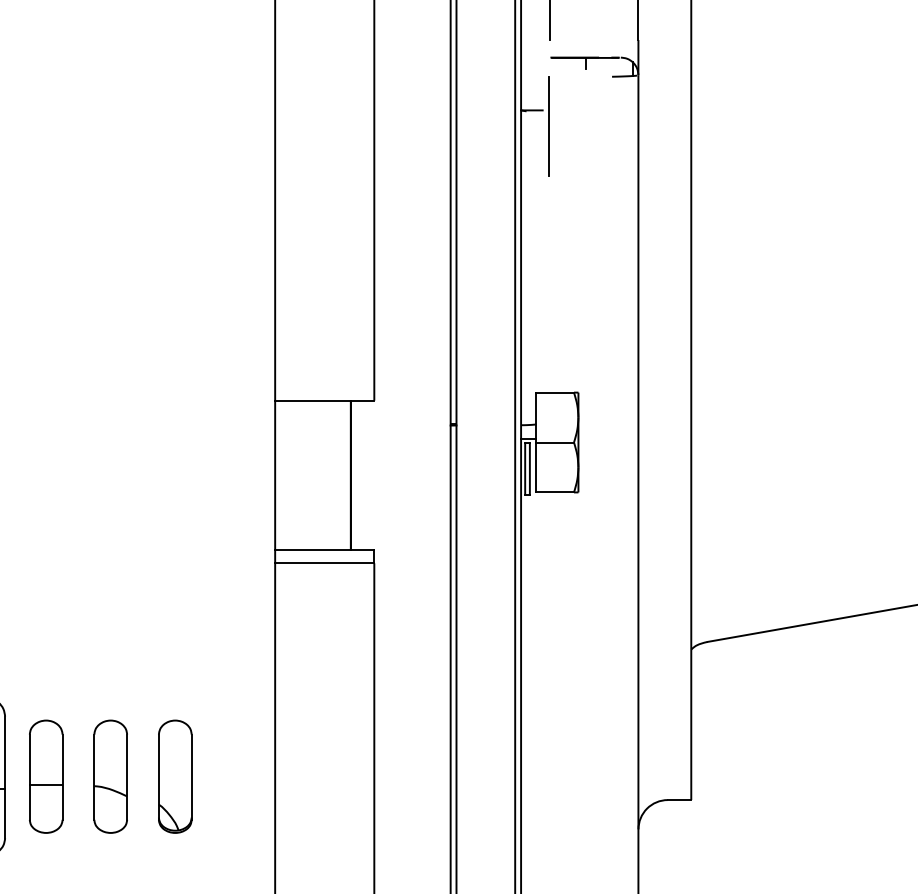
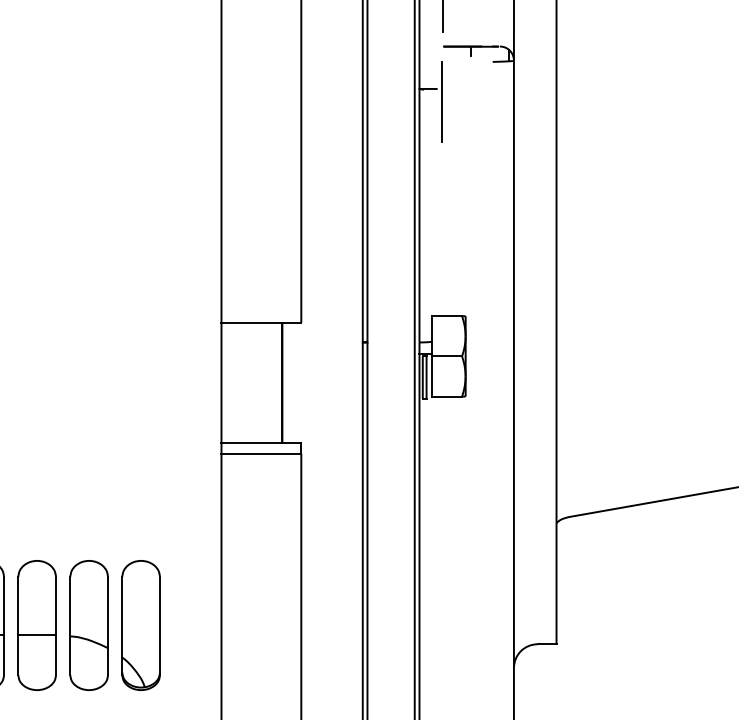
part: (45, 776) -> (36, 625), size x1.43
part: (109, 776) -> (88, 625), size x1.43
part: (174, 776) -> (140, 625), size x1.43

